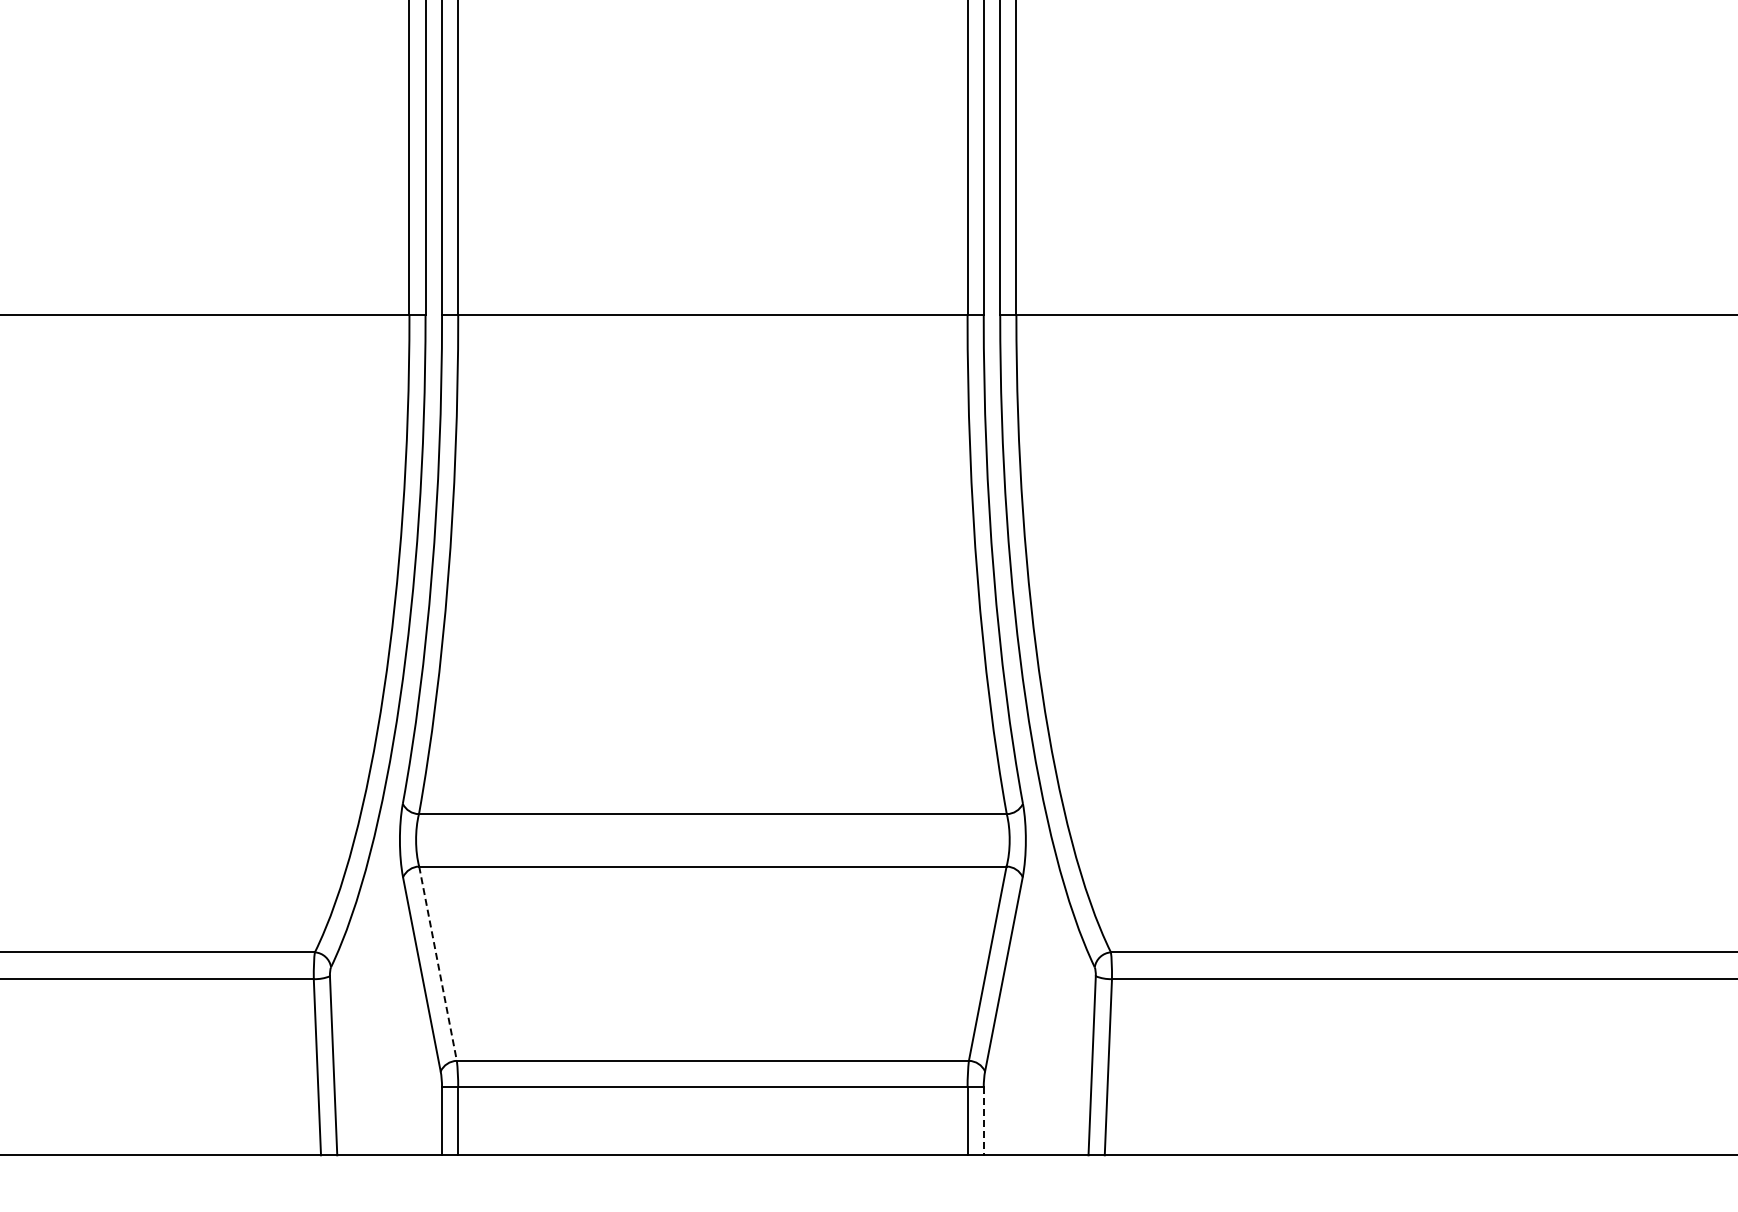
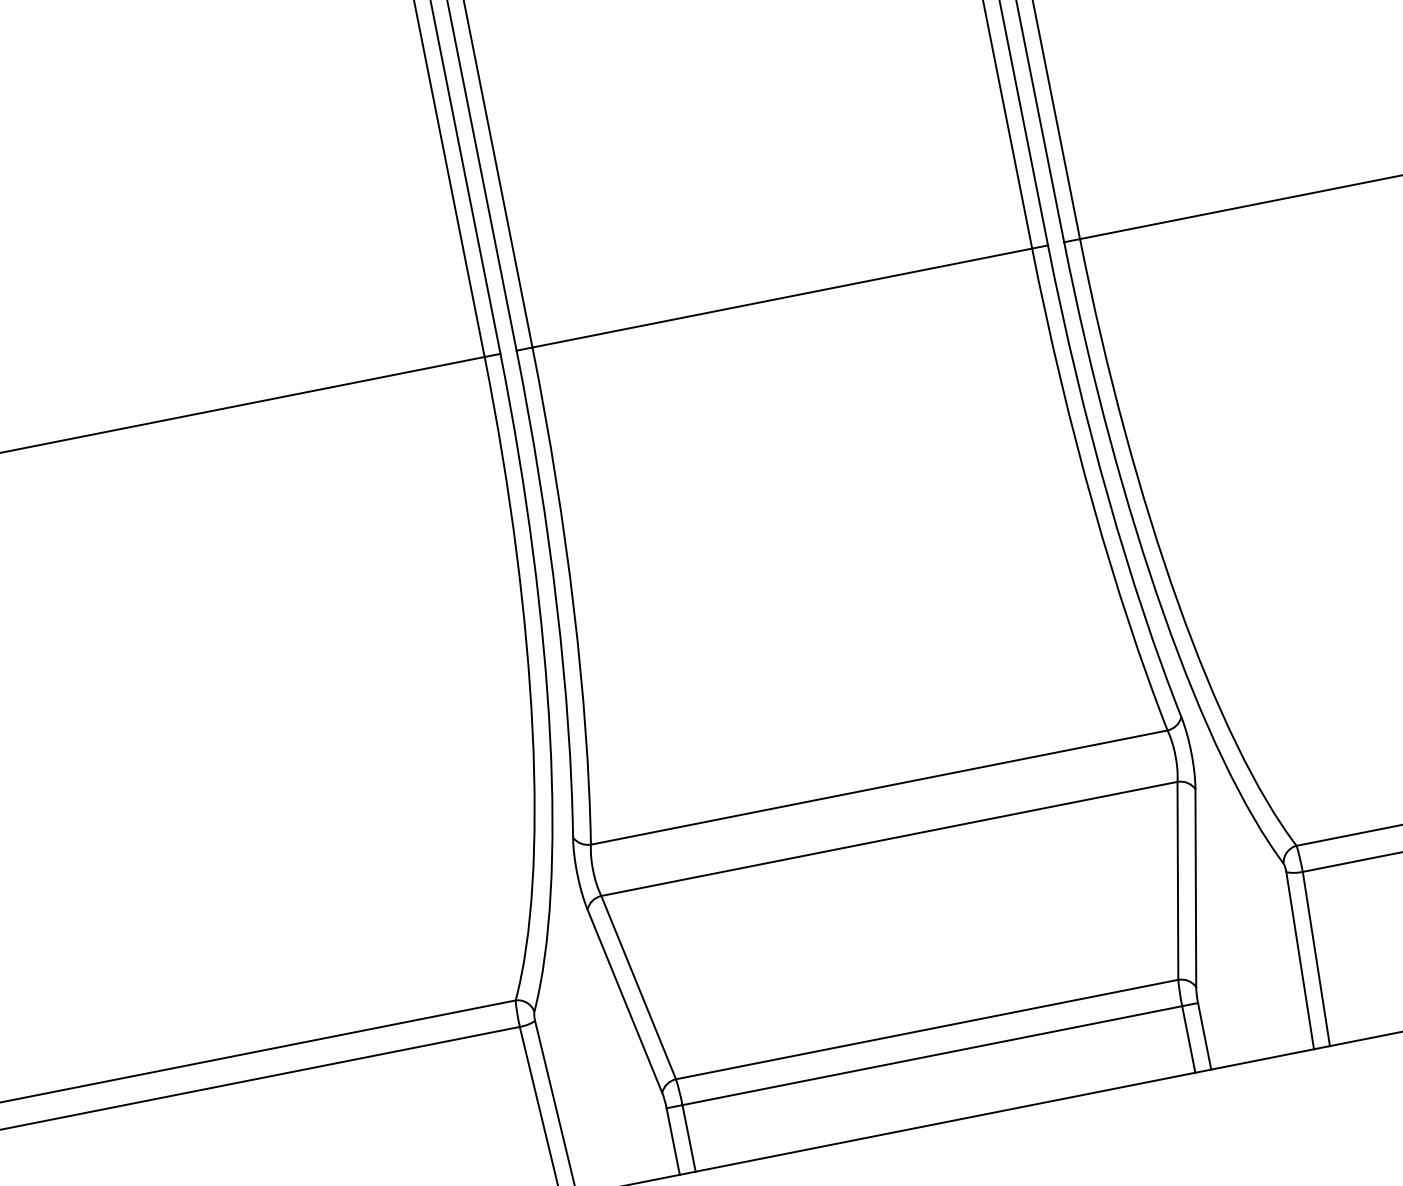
line: (438, 963) -> (639, 987), dashed -> solid
line: (983, 1121) -> (1204, 1036), dashed -> solid

